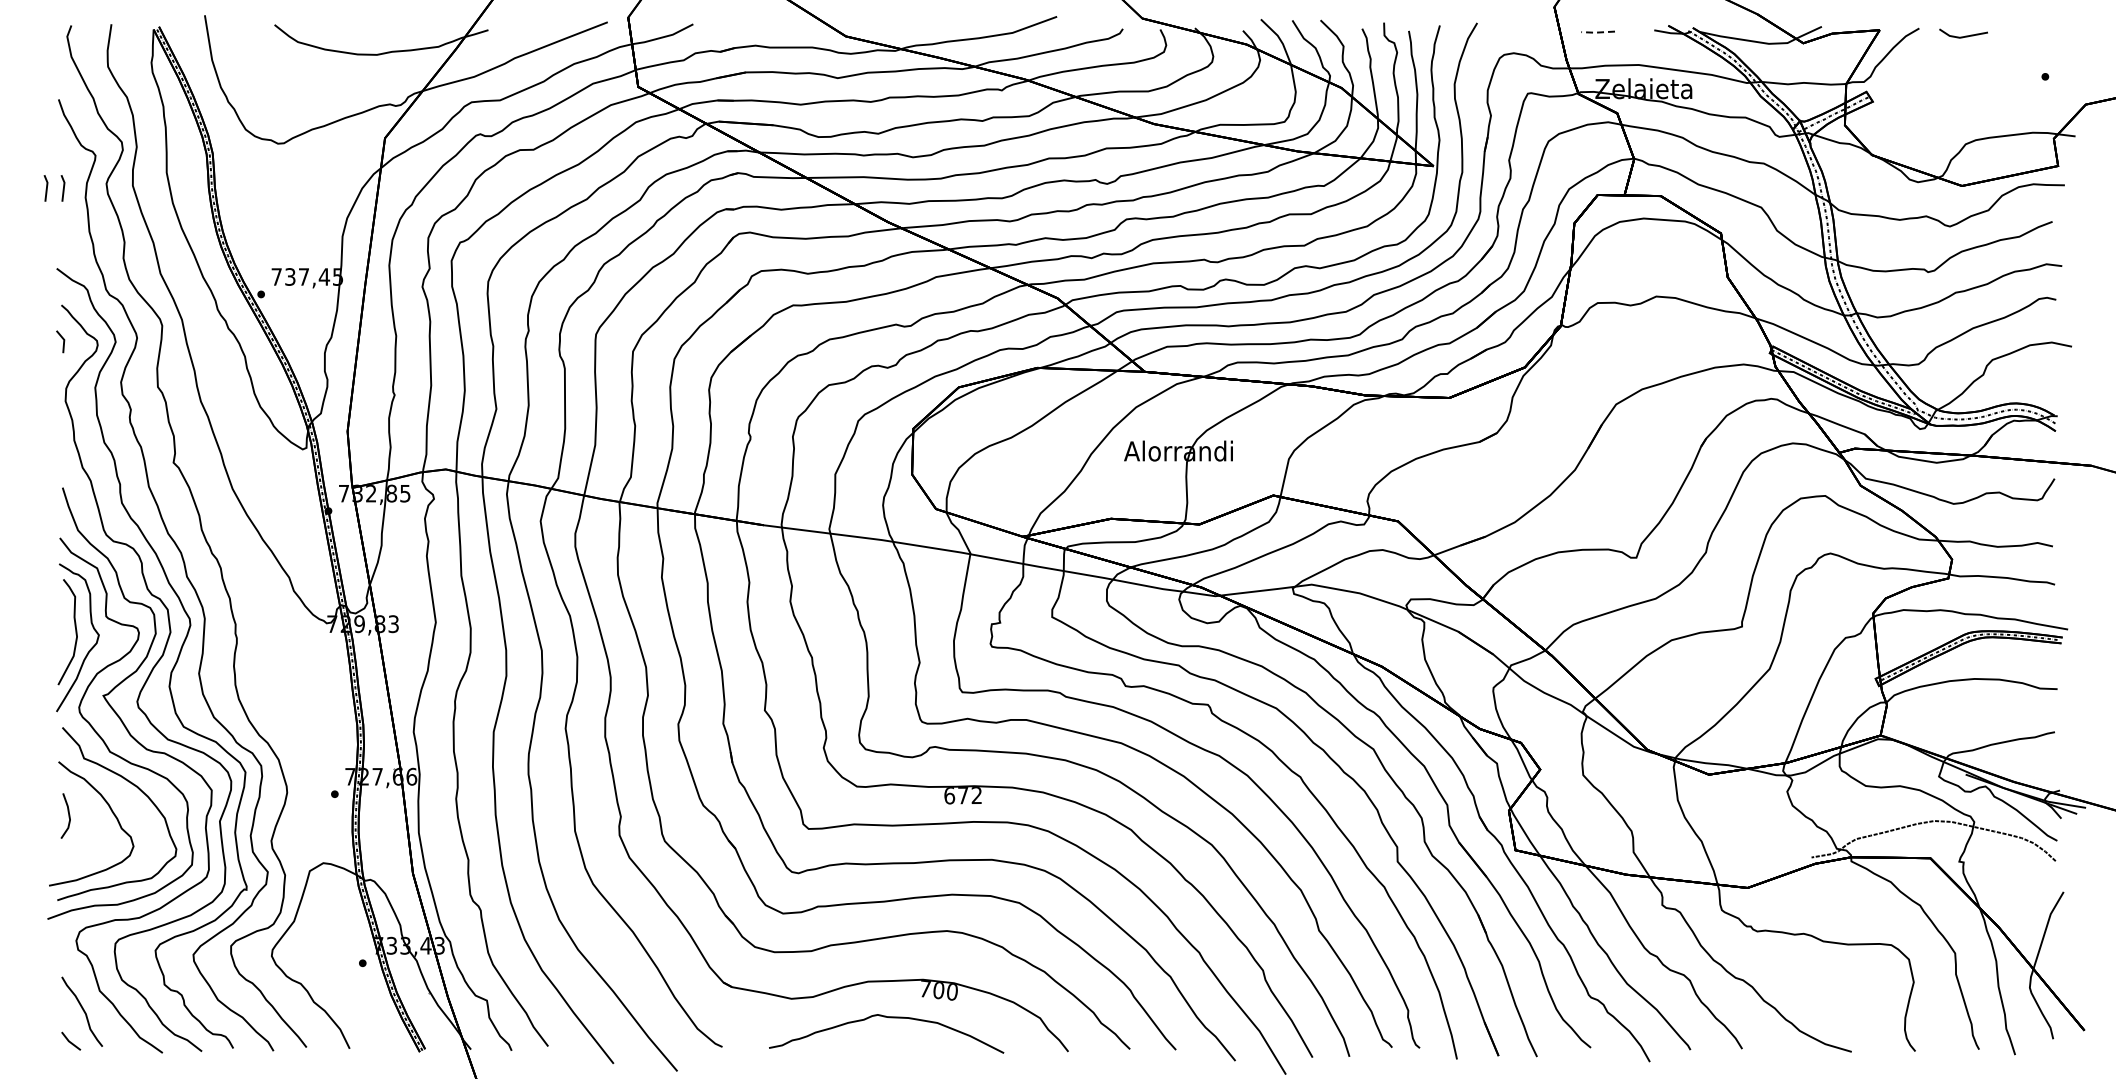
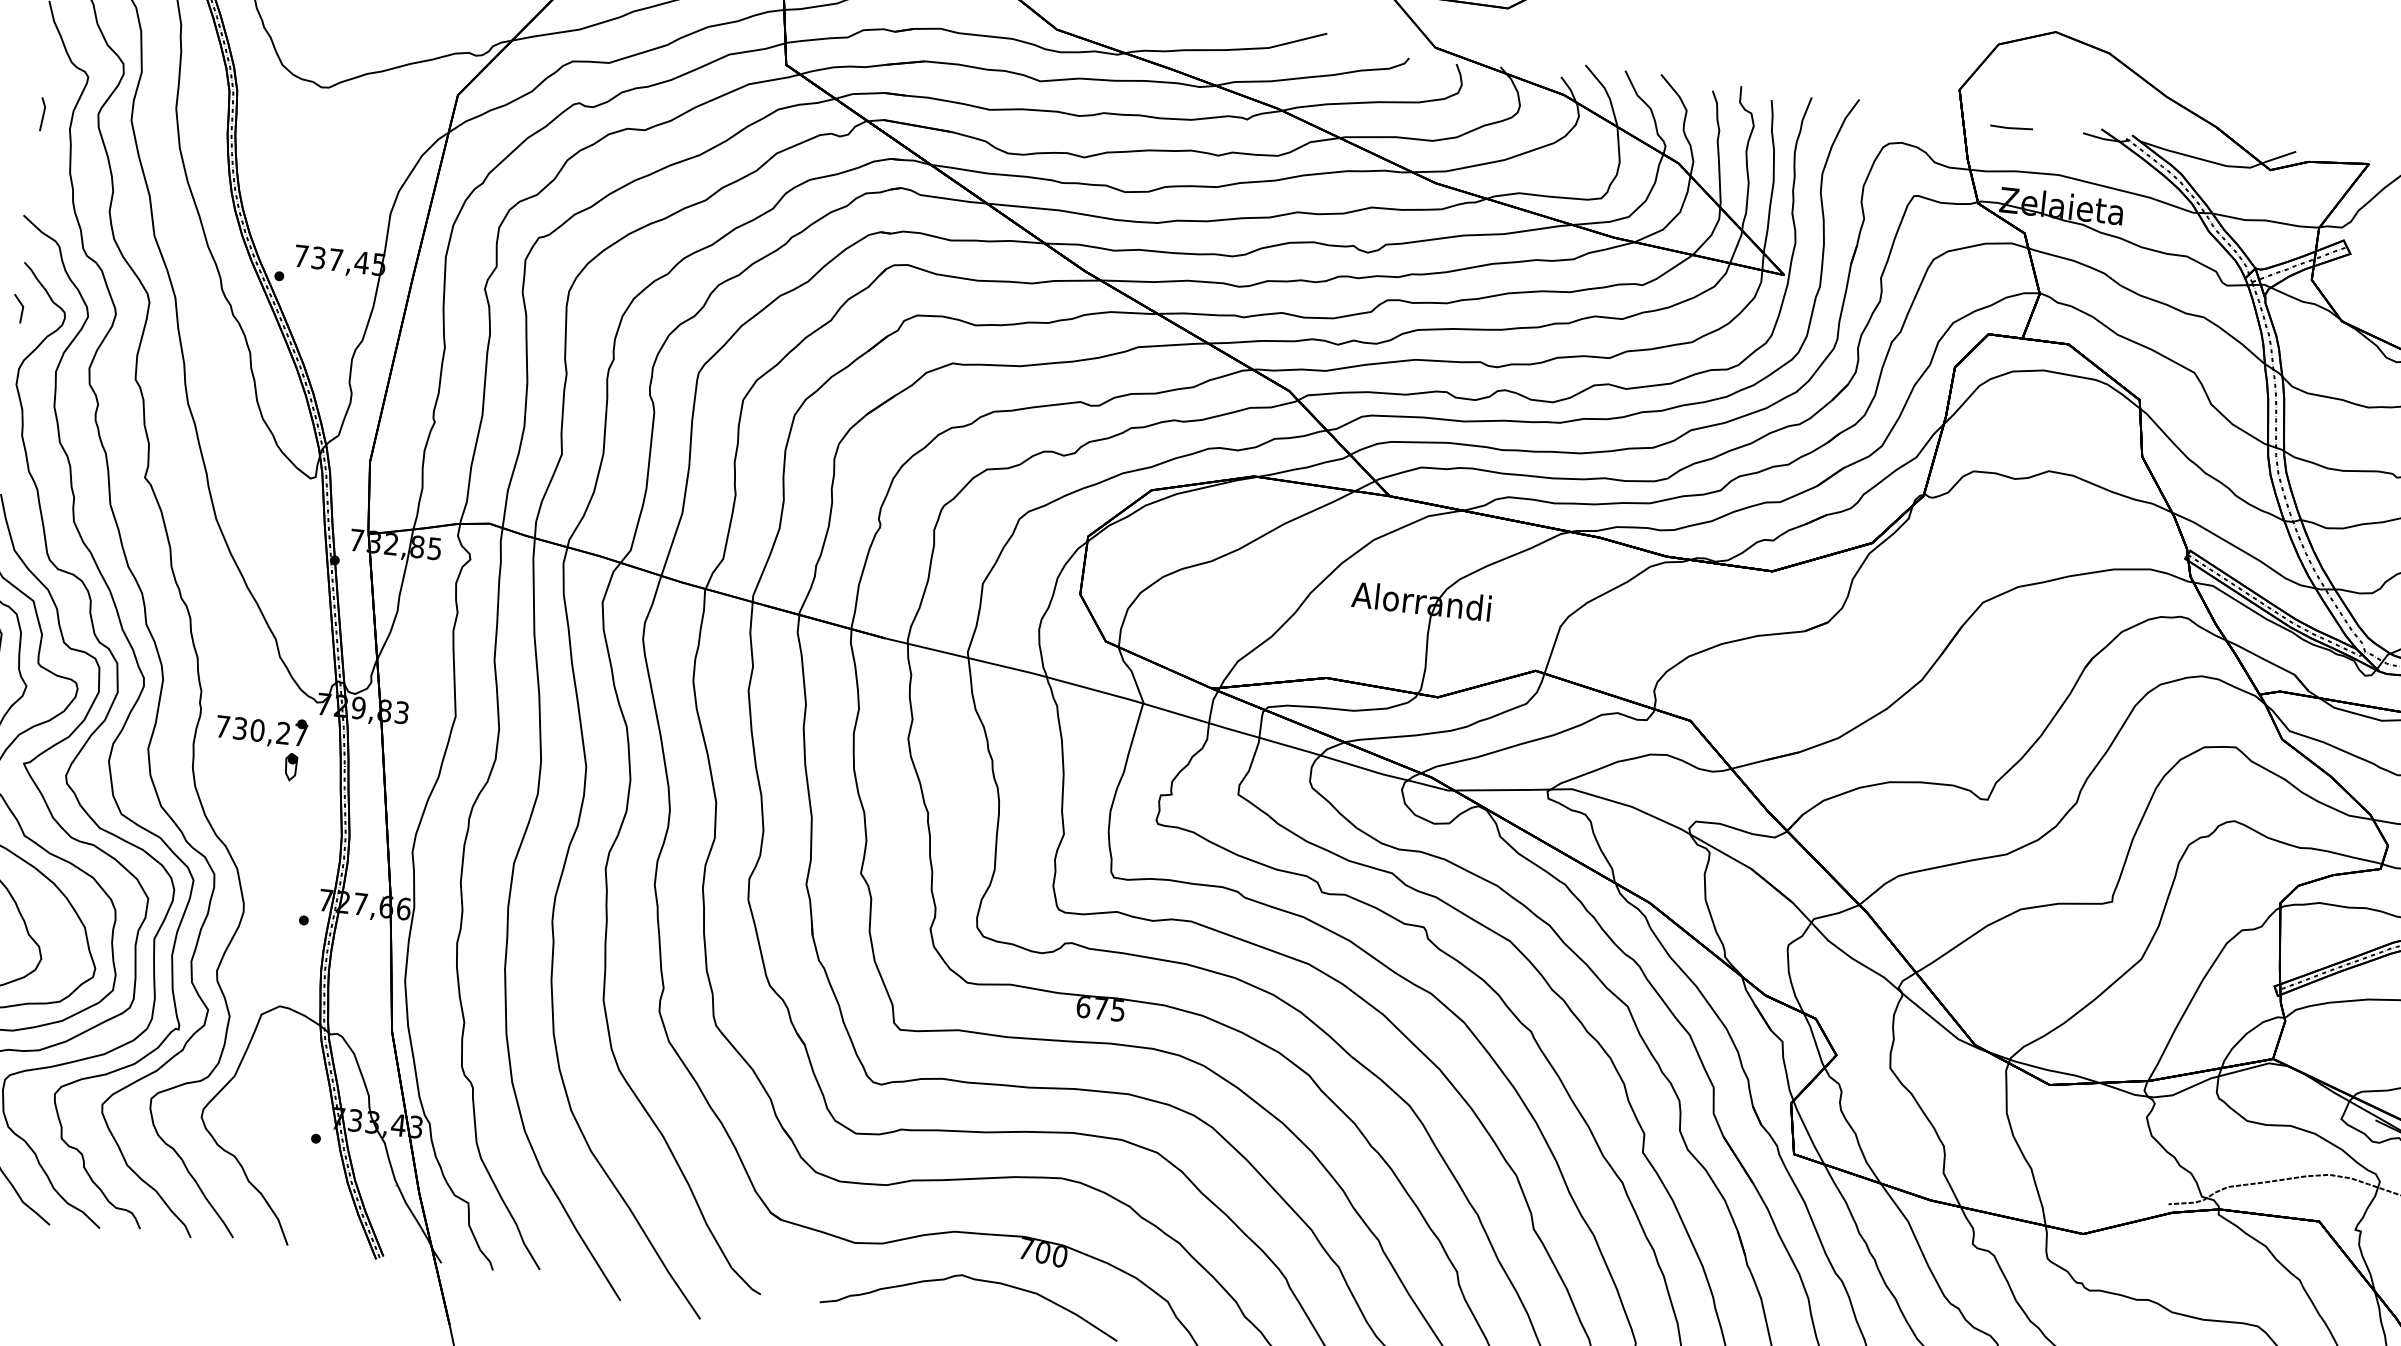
line: (1597, 32) -> (2010, 128), dashed -> solid
line: (46, 188) -> (21, 112), removed
part: (285, 662) -> (259, 746), added
text: (976, 795) -> (1117, 1010), 672 -> 675

